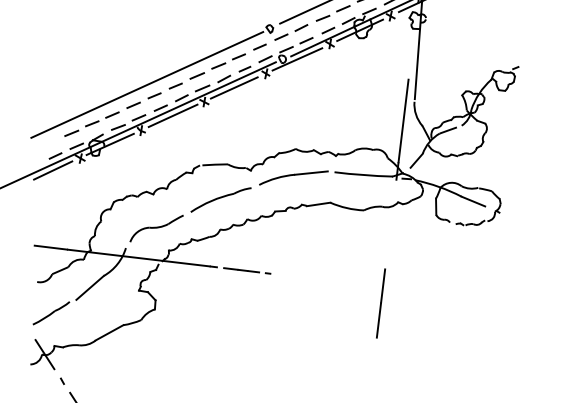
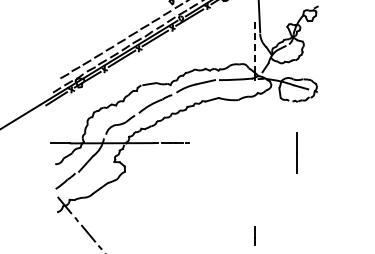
line: (146, 84) -> (104, 42), removed
line: (403, 122) -> (255, 46), solid -> dashed
line: (380, 303) -> (296, 152), moved

